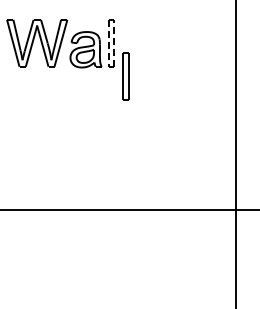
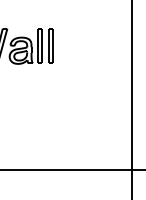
line: (114, 42) -> (42, 45), dashed -> solid
line: (108, 43) -> (37, 46), dashed -> solid
part: (125, 76) -> (50, 46), moved

